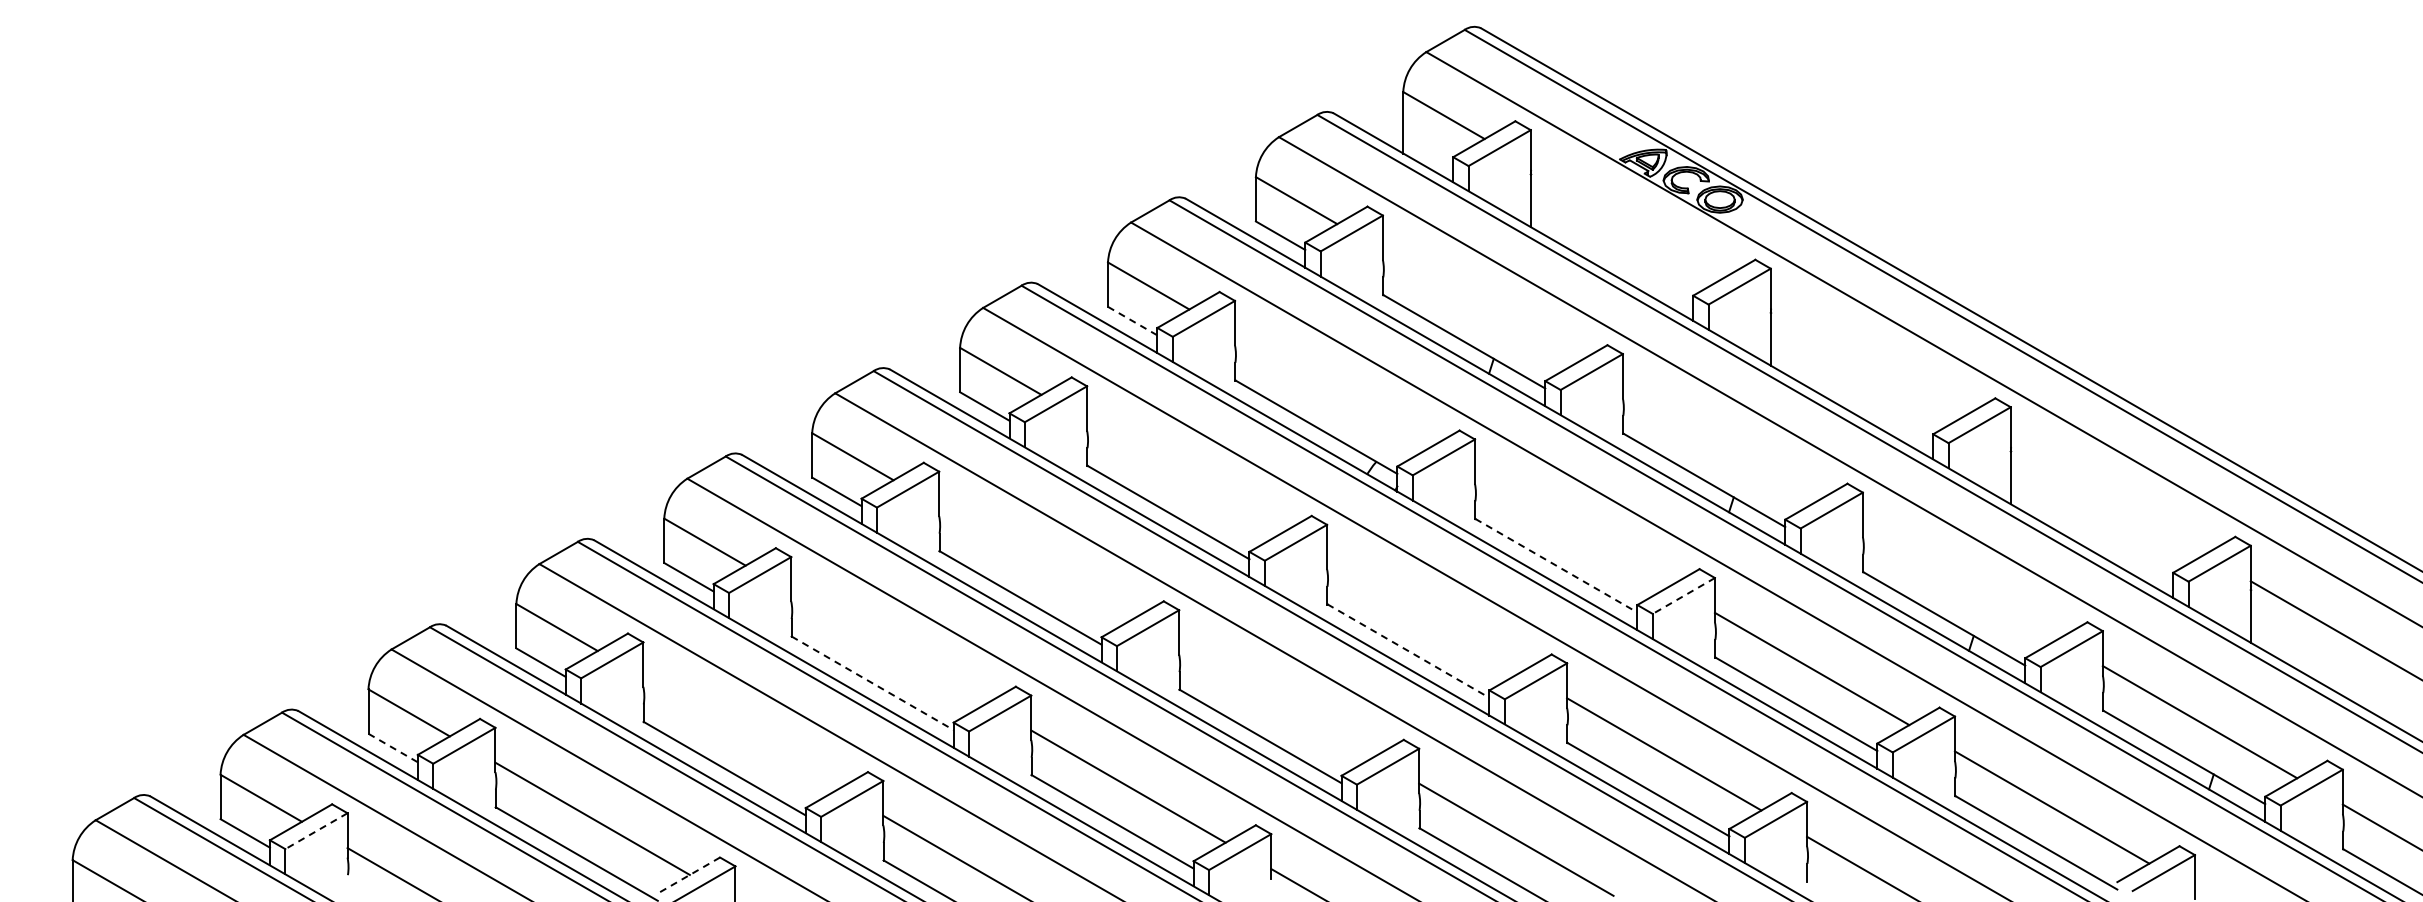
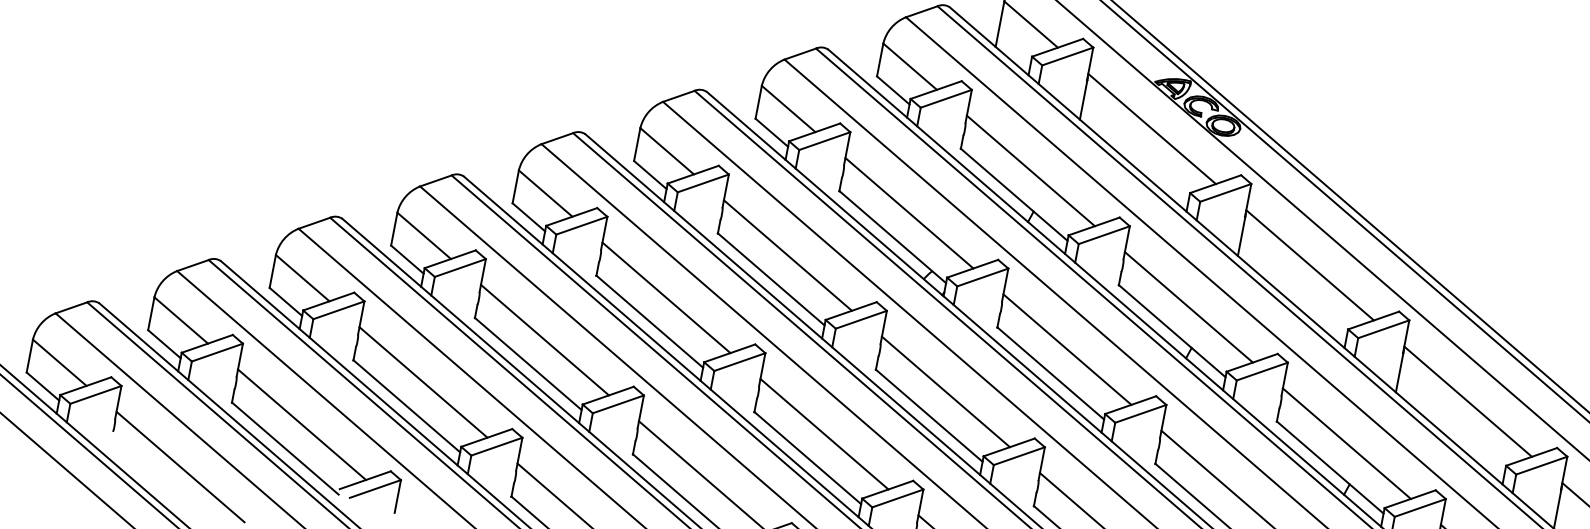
line: (1627, 221) -> (1151, 128), added
line: (1479, 306) -> (1030, 170), added
line: (1132, 321) -> (771, 132), dashed -> solid
line: (1867, 360) -> (1309, 265), added
line: (1331, 391) -> (908, 212), added
line: (1719, 444) -> (1188, 306), added
line: (1184, 477) -> (788, 255), added
line: (2107, 498) -> (1468, 401), added
line: (1571, 530) -> (1066, 349), added
line: (1036, 562) -> (666, 297), added
line: (1556, 565) -> (1050, 373), dashed -> solid
line: (1959, 583) -> (1346, 443), added
line: (1683, 595) -> (1140, 413), dashed -> solid
line: (1424, 615) -> (946, 391), added
line: (888, 647) -> (545, 339), added
line: (1408, 651) -> (929, 416), dashed -> solid
line: (872, 683) -> (528, 364), dashed -> solid
line: (1276, 701) -> (824, 434), added
line: (740, 733) -> (423, 382), added
line: (393, 748) -> (164, 344), dashed -> solid
line: (316, 831) -> (95, 395), dashed -> solid
line: (688, 875) -> (364, 480), dashed -> solid

